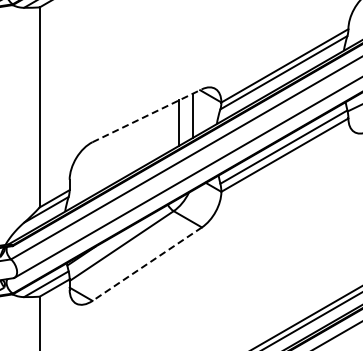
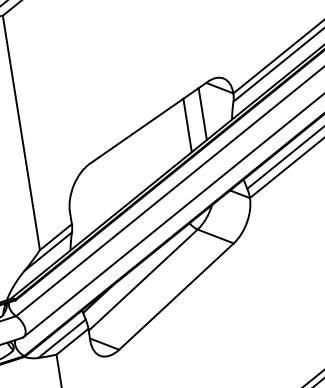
line: (147, 115) -> (149, 122), dashed -> solid
line: (147, 264) -> (176, 296), dashed -> solid

